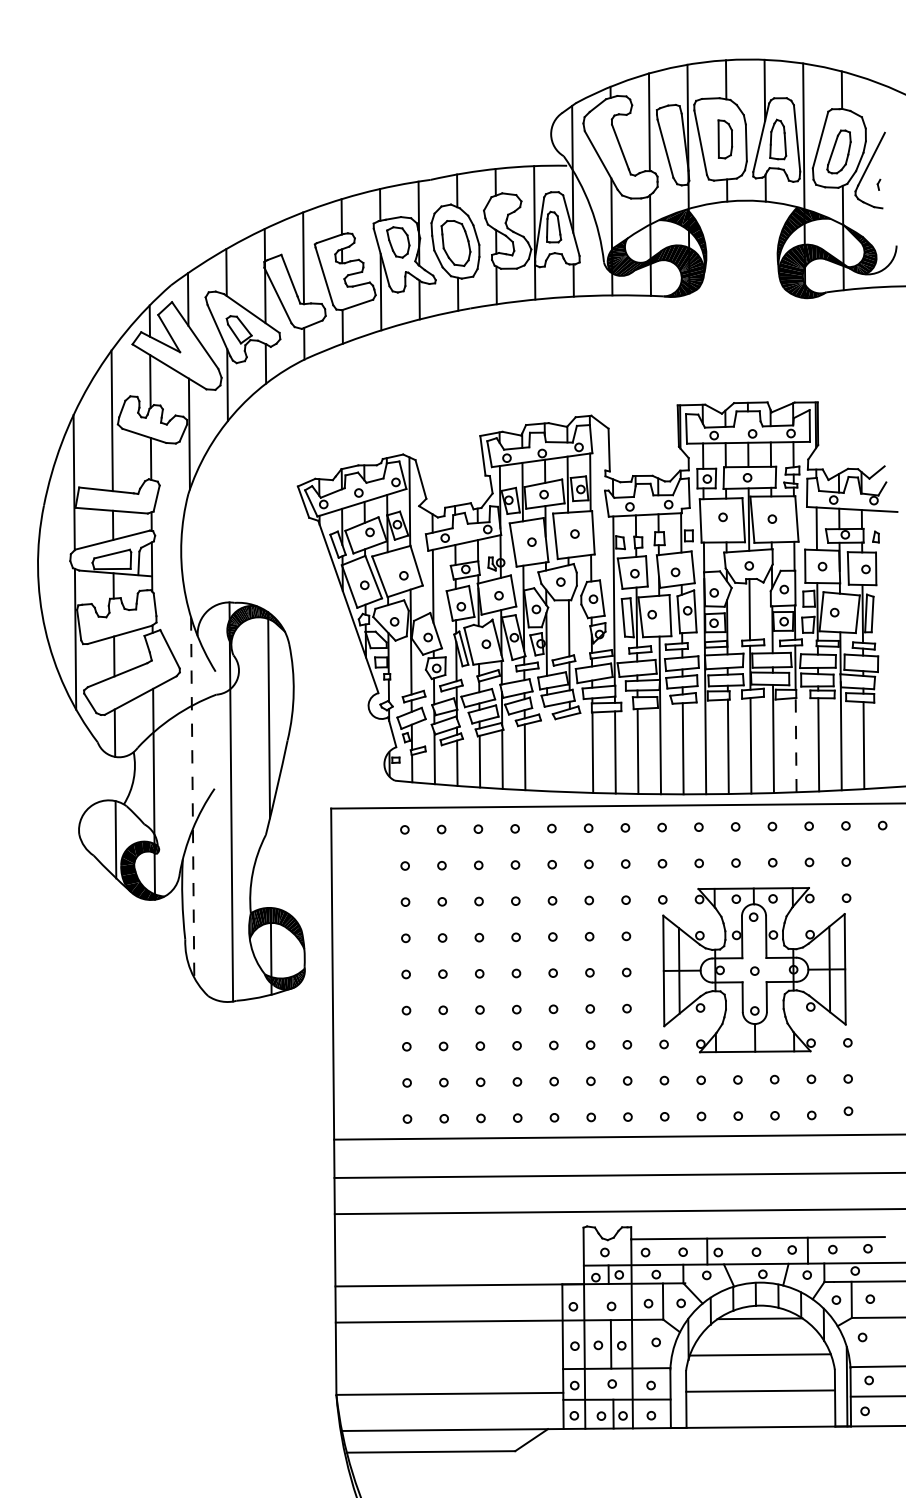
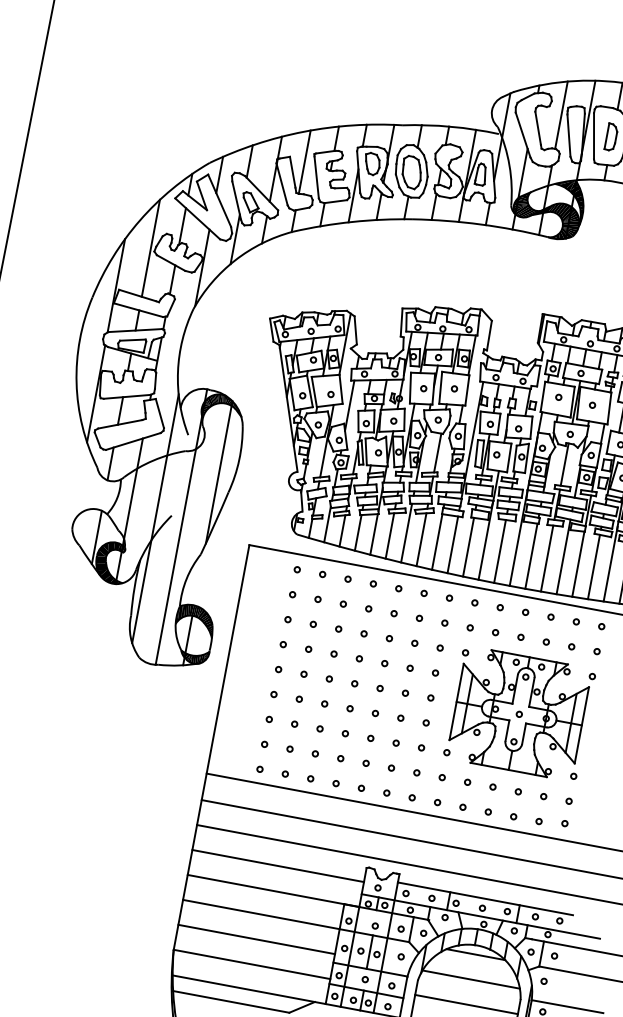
line: (796, 744) -> (578, 563), dashed -> solid
line: (547, 748) -> (406, 532), added
line: (569, 753) -> (421, 539), added
line: (192, 798) -> (155, 519), dashed -> solid
line: (459, 1249) -> (278, 866), added
line: (449, 1357) -> (256, 939), added

